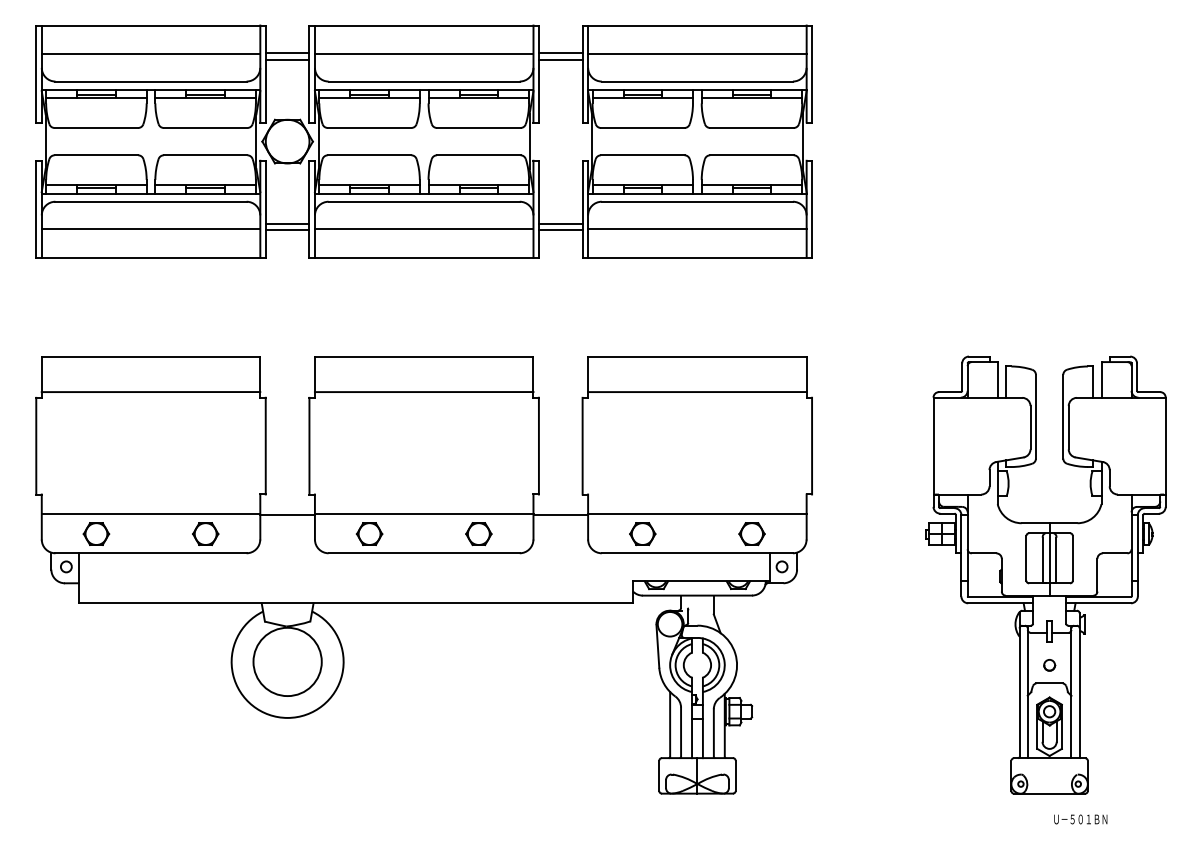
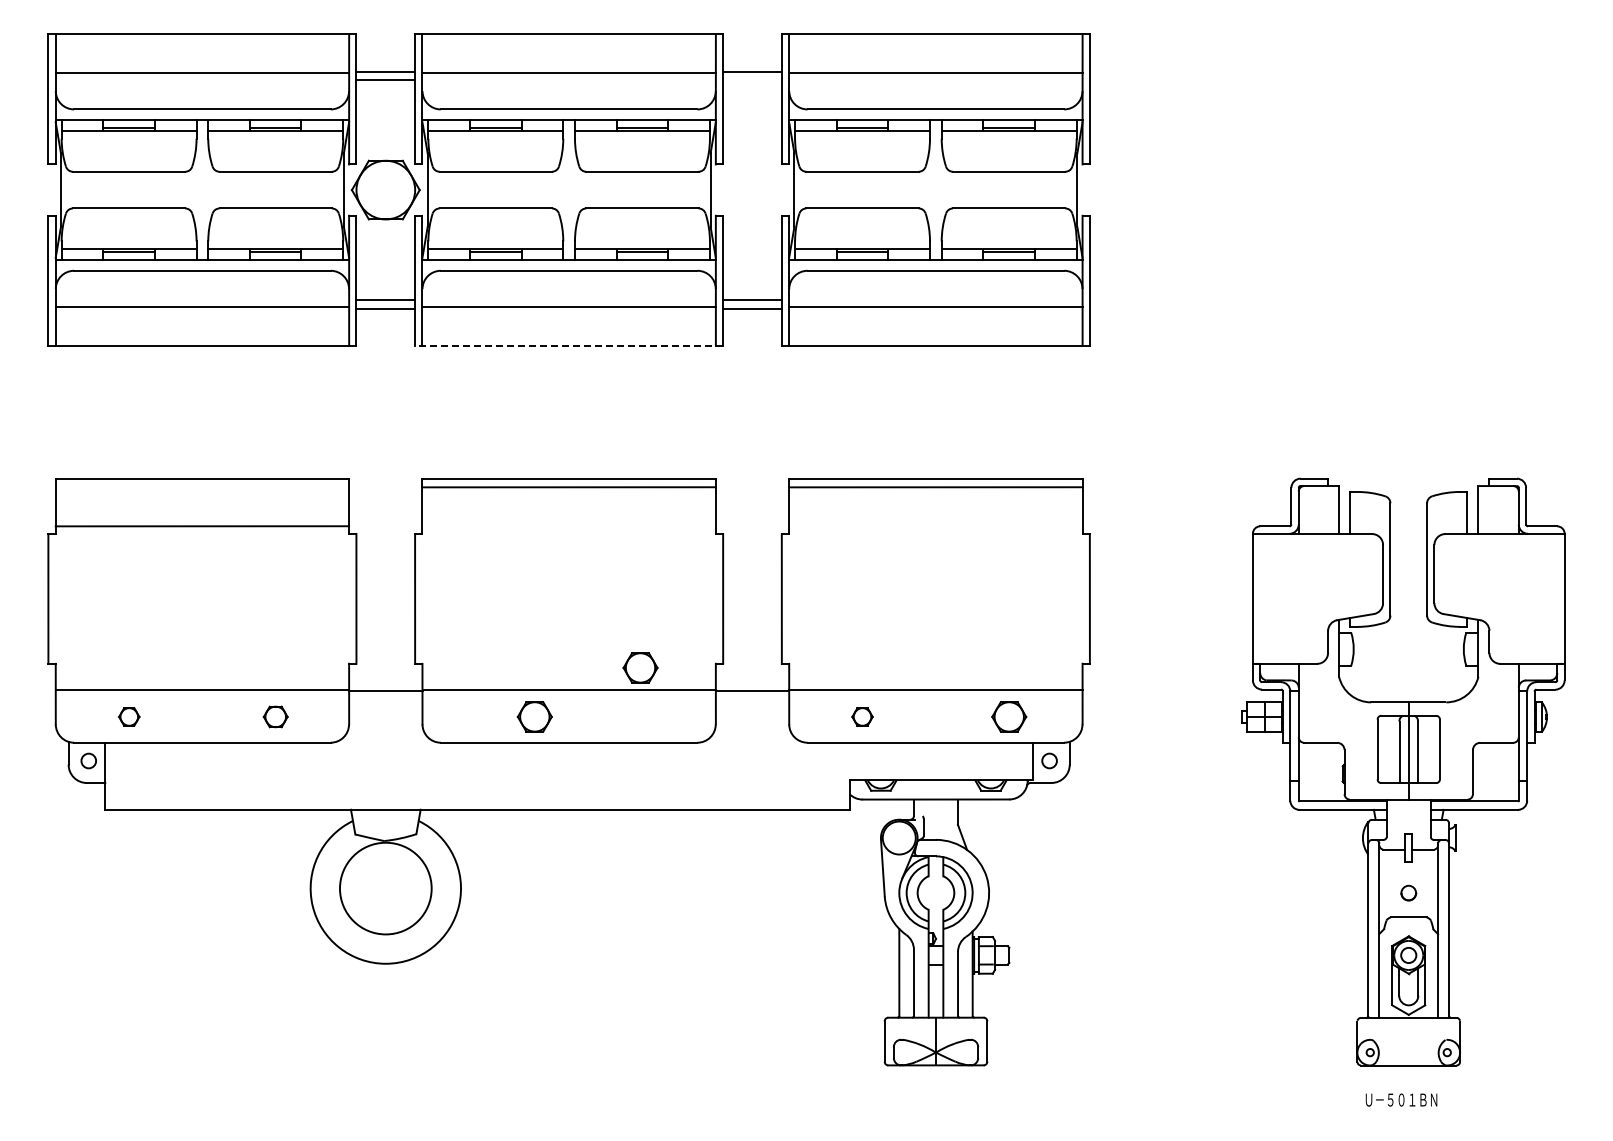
line: (560, 59) -> (752, 80), removed
line: (423, 257) -> (568, 345), solid -> dashed
line: (423, 392) -> (568, 487), moved
line: (697, 392) -> (935, 487), moved
part: (96, 533) -> (129, 716), size x0.6
part: (205, 533) -> (275, 716), size x0.7
part: (369, 533) -> (534, 716), moved
part: (478, 533) -> (640, 667), moved
part: (642, 533) -> (862, 716), size x0.6
text: (1080, 819) -> (1401, 1099), moved

